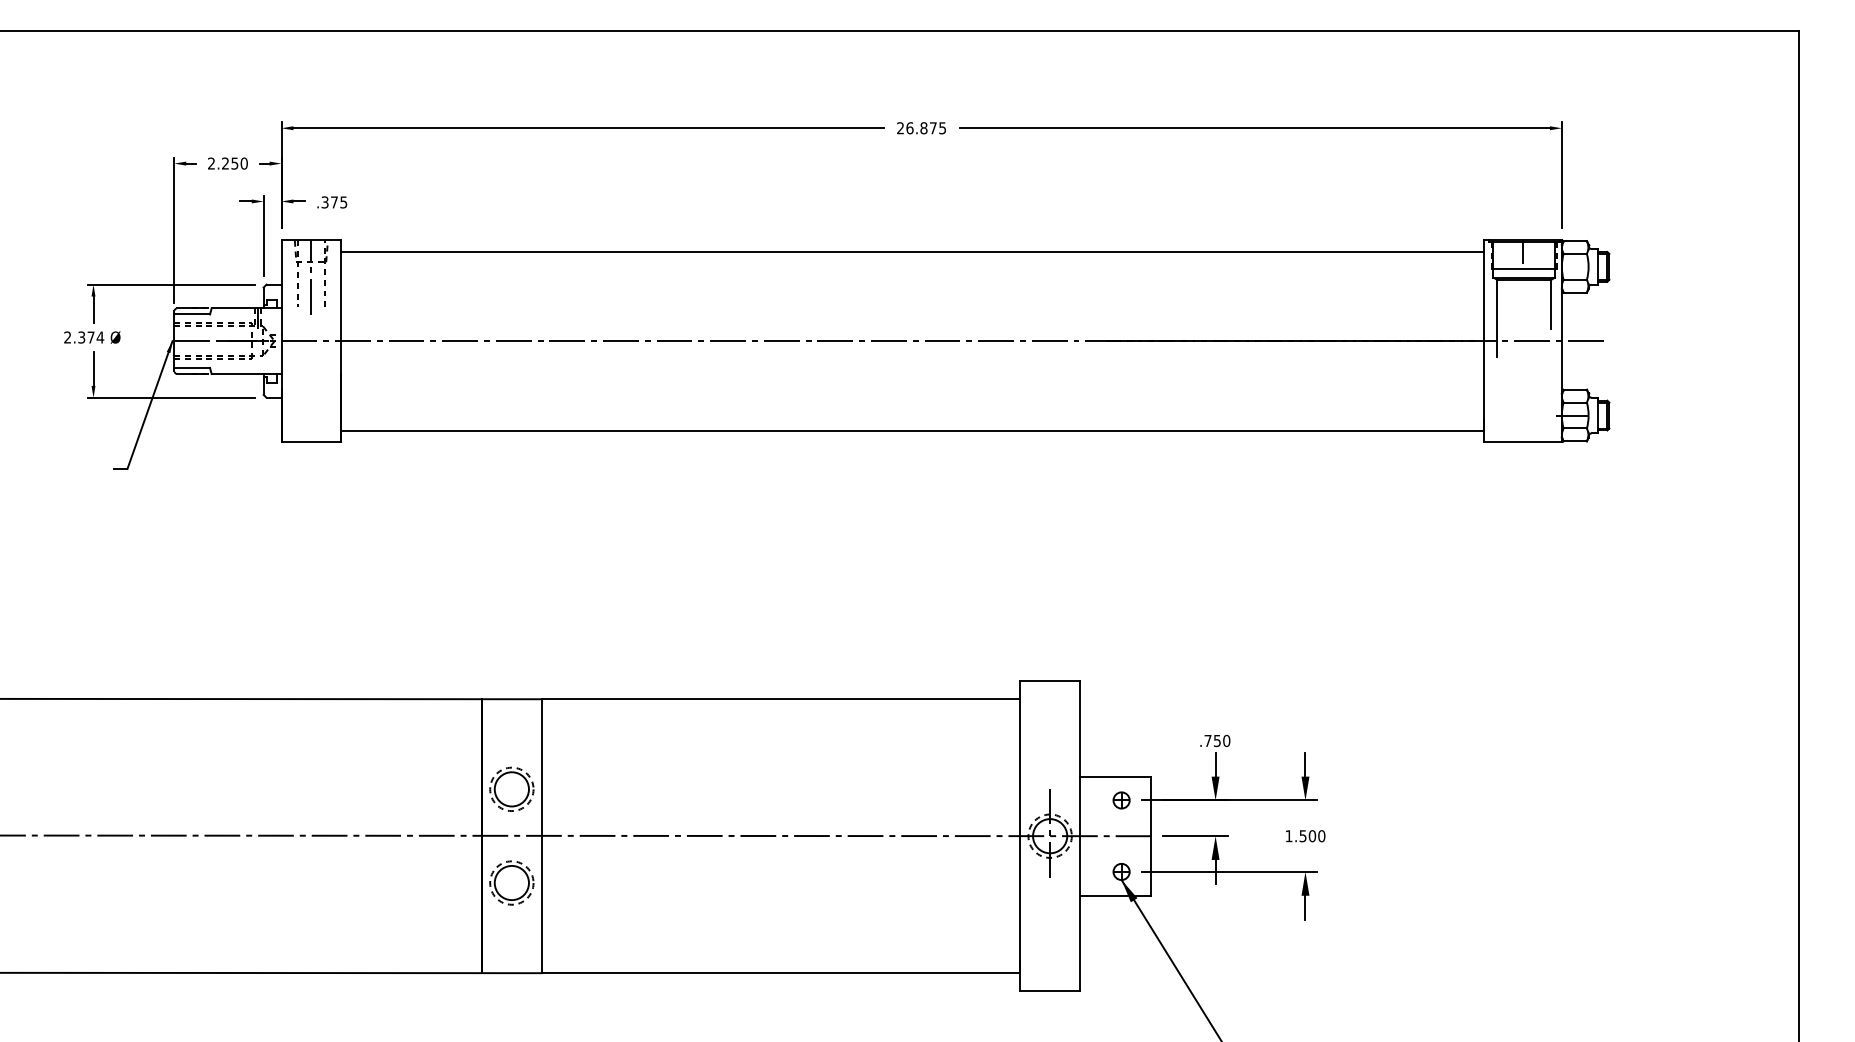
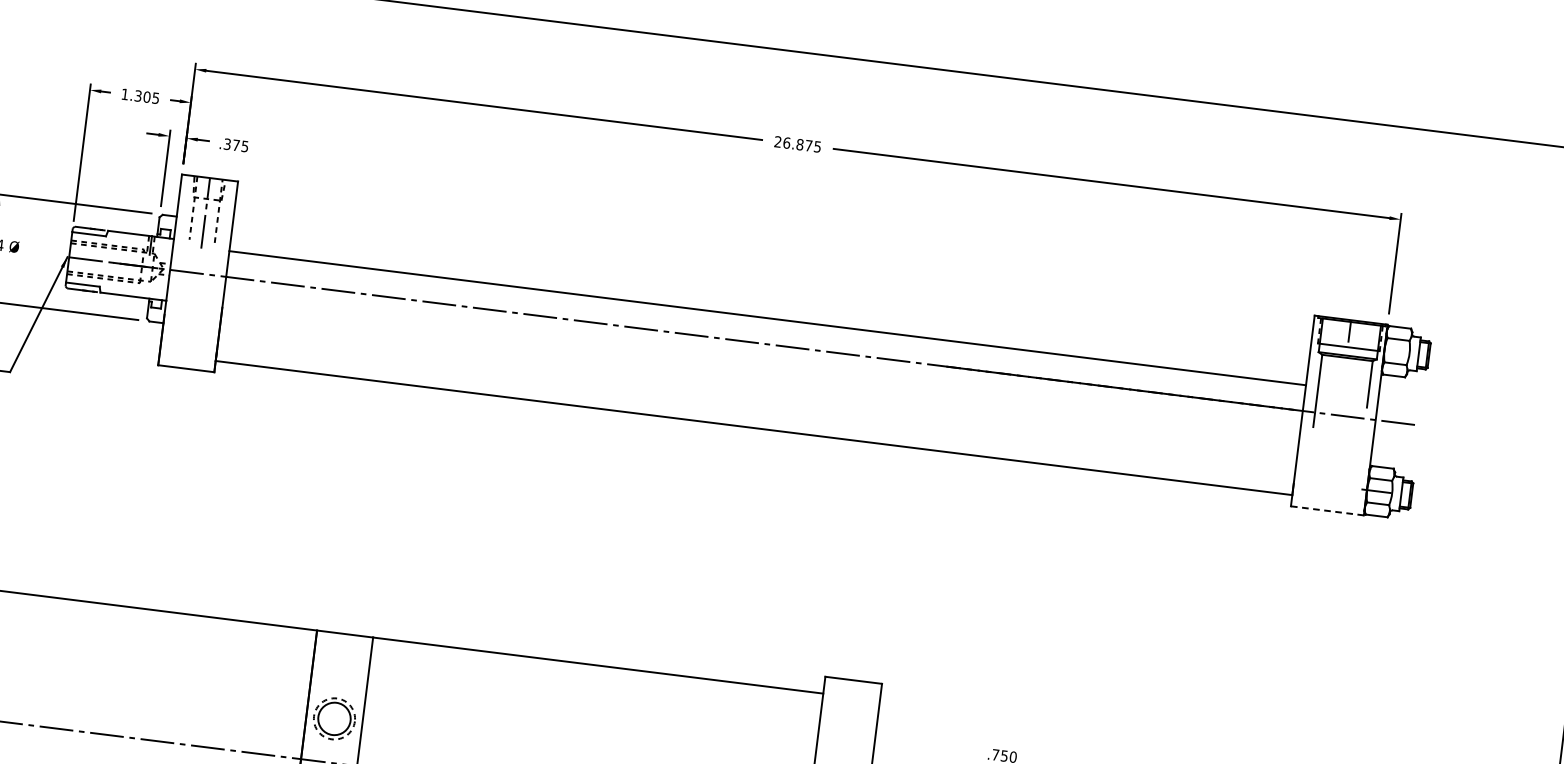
text: (227, 163) -> (140, 96), 2.250 -> 1.305
line: (912, 251) -> (767, 317), moved
line: (1523, 442) -> (1327, 510), solid -> dashed

